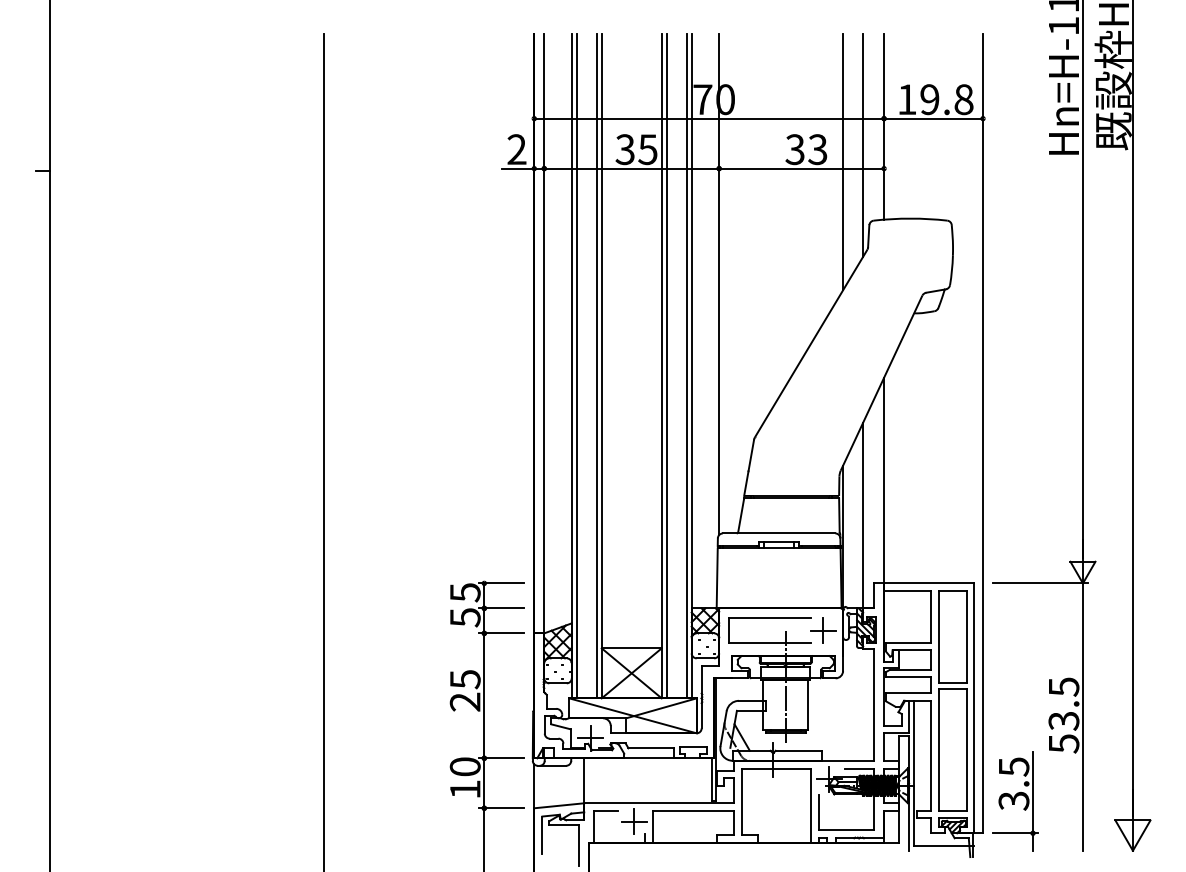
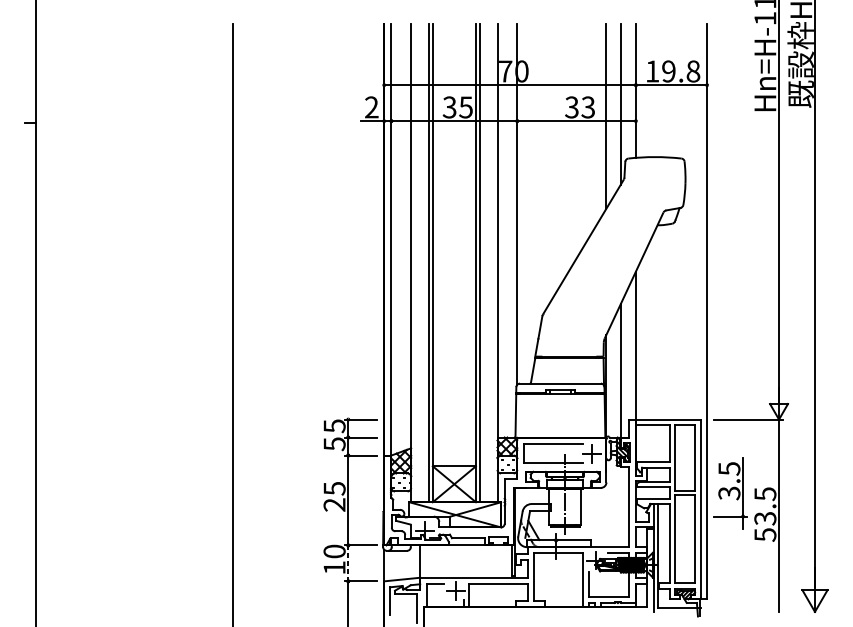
line: (576, 365) -> (414, 262), removed
line: (686, 365) -> (493, 262), removed
line: (484, 783) -> (348, 563), solid -> dashed
part: (1015, 801) -> (730, 493), moved

